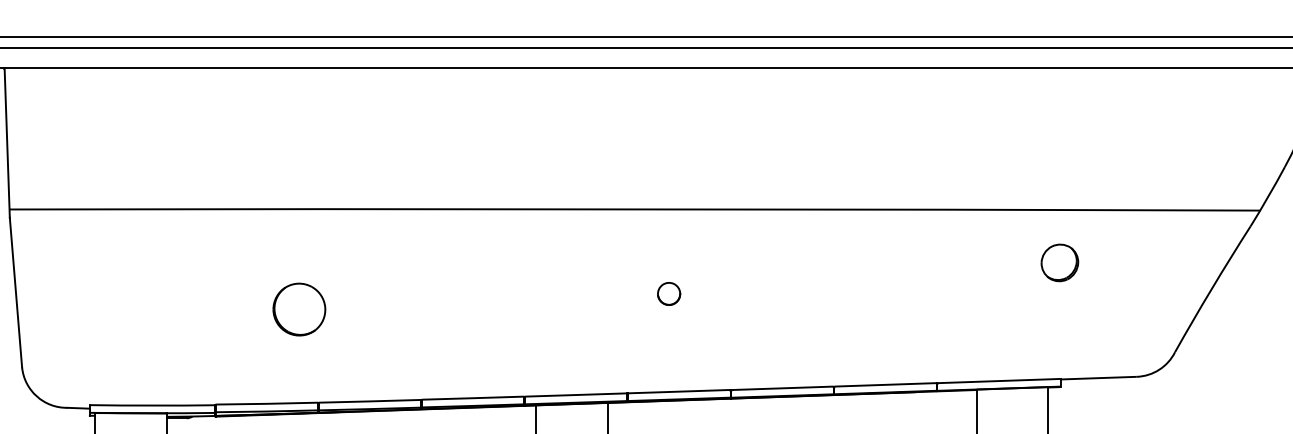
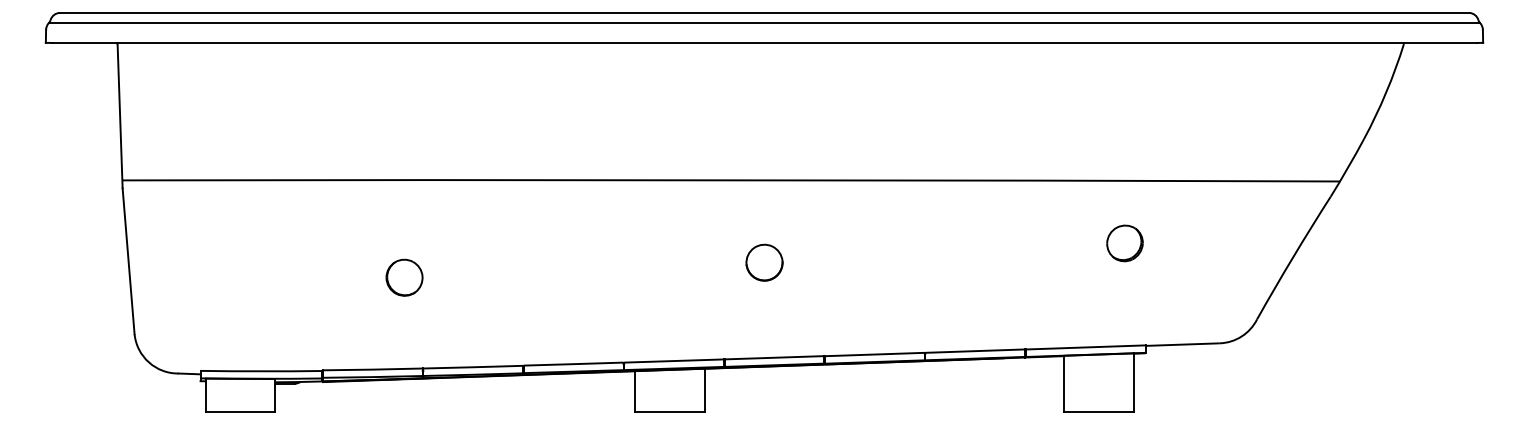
part: (1059, 262) -> (1124, 243), moved
part: (669, 293) -> (764, 262), size x1.67
part: (299, 309) -> (404, 277), size x0.71

